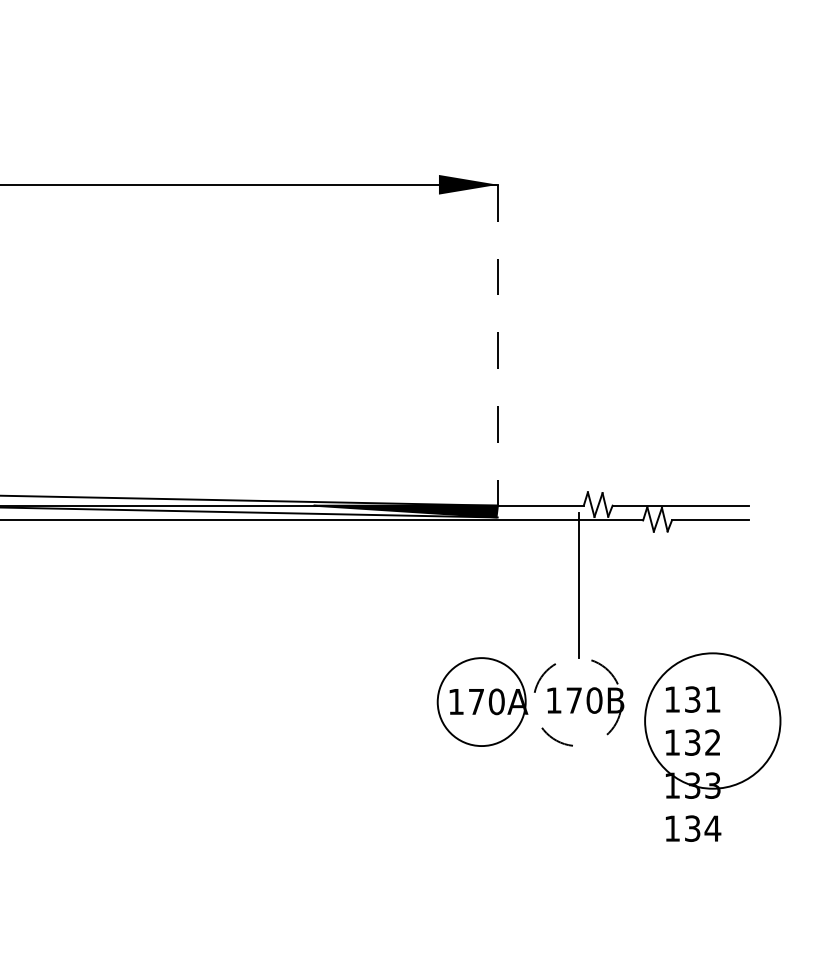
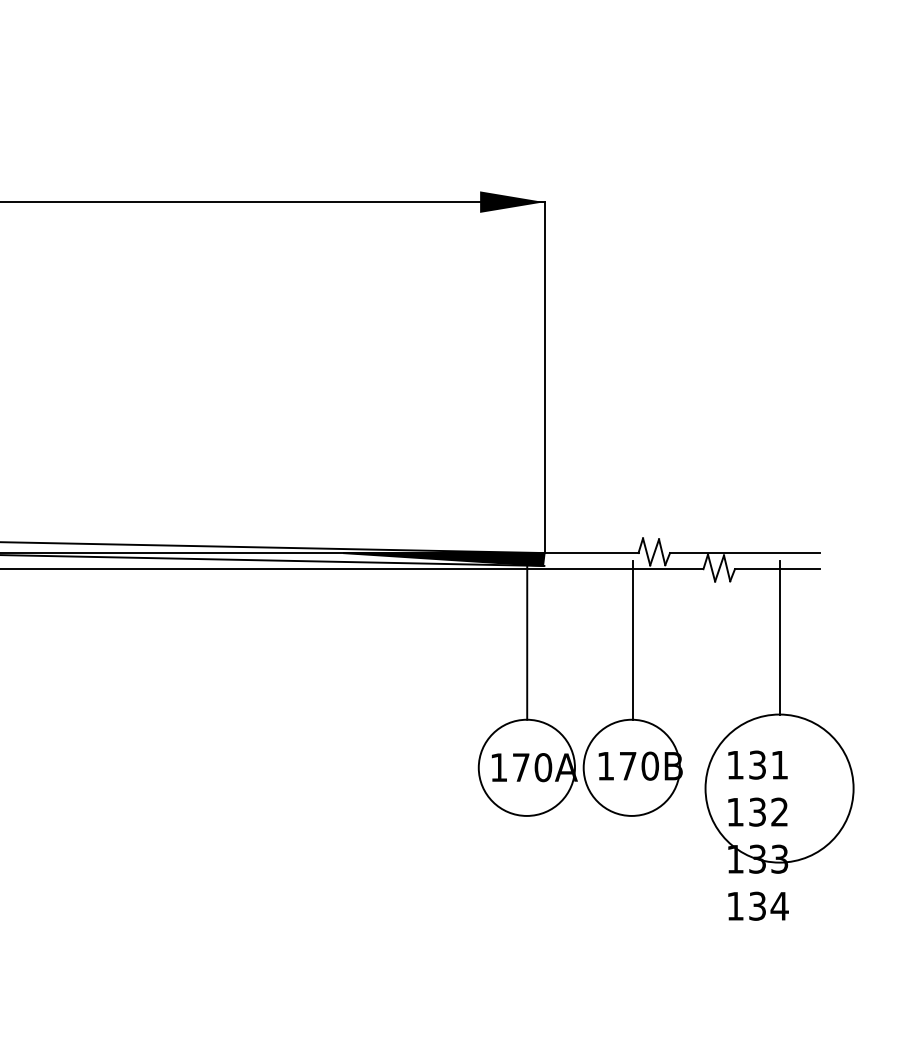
line: (497, 345) -> (544, 377), dashed -> solid
line: (713, 582) -> (780, 637), added
line: (482, 584) -> (527, 639), added
circle: (577, 702) -> (631, 768), dashed -> solid

